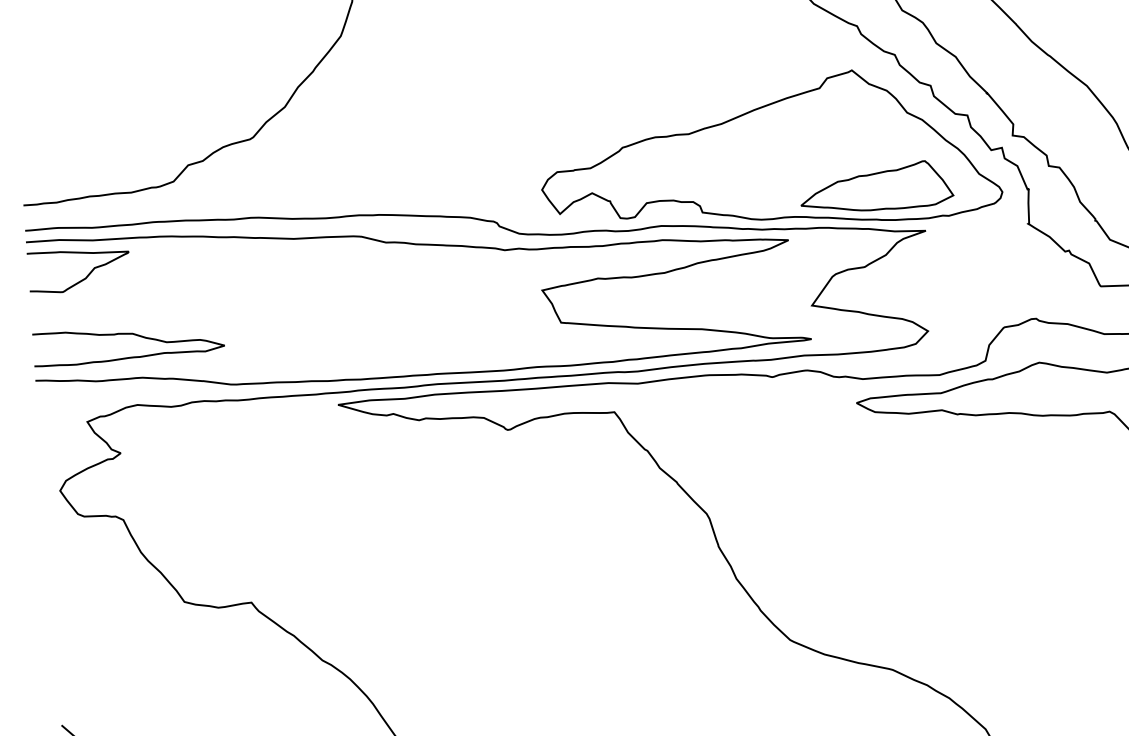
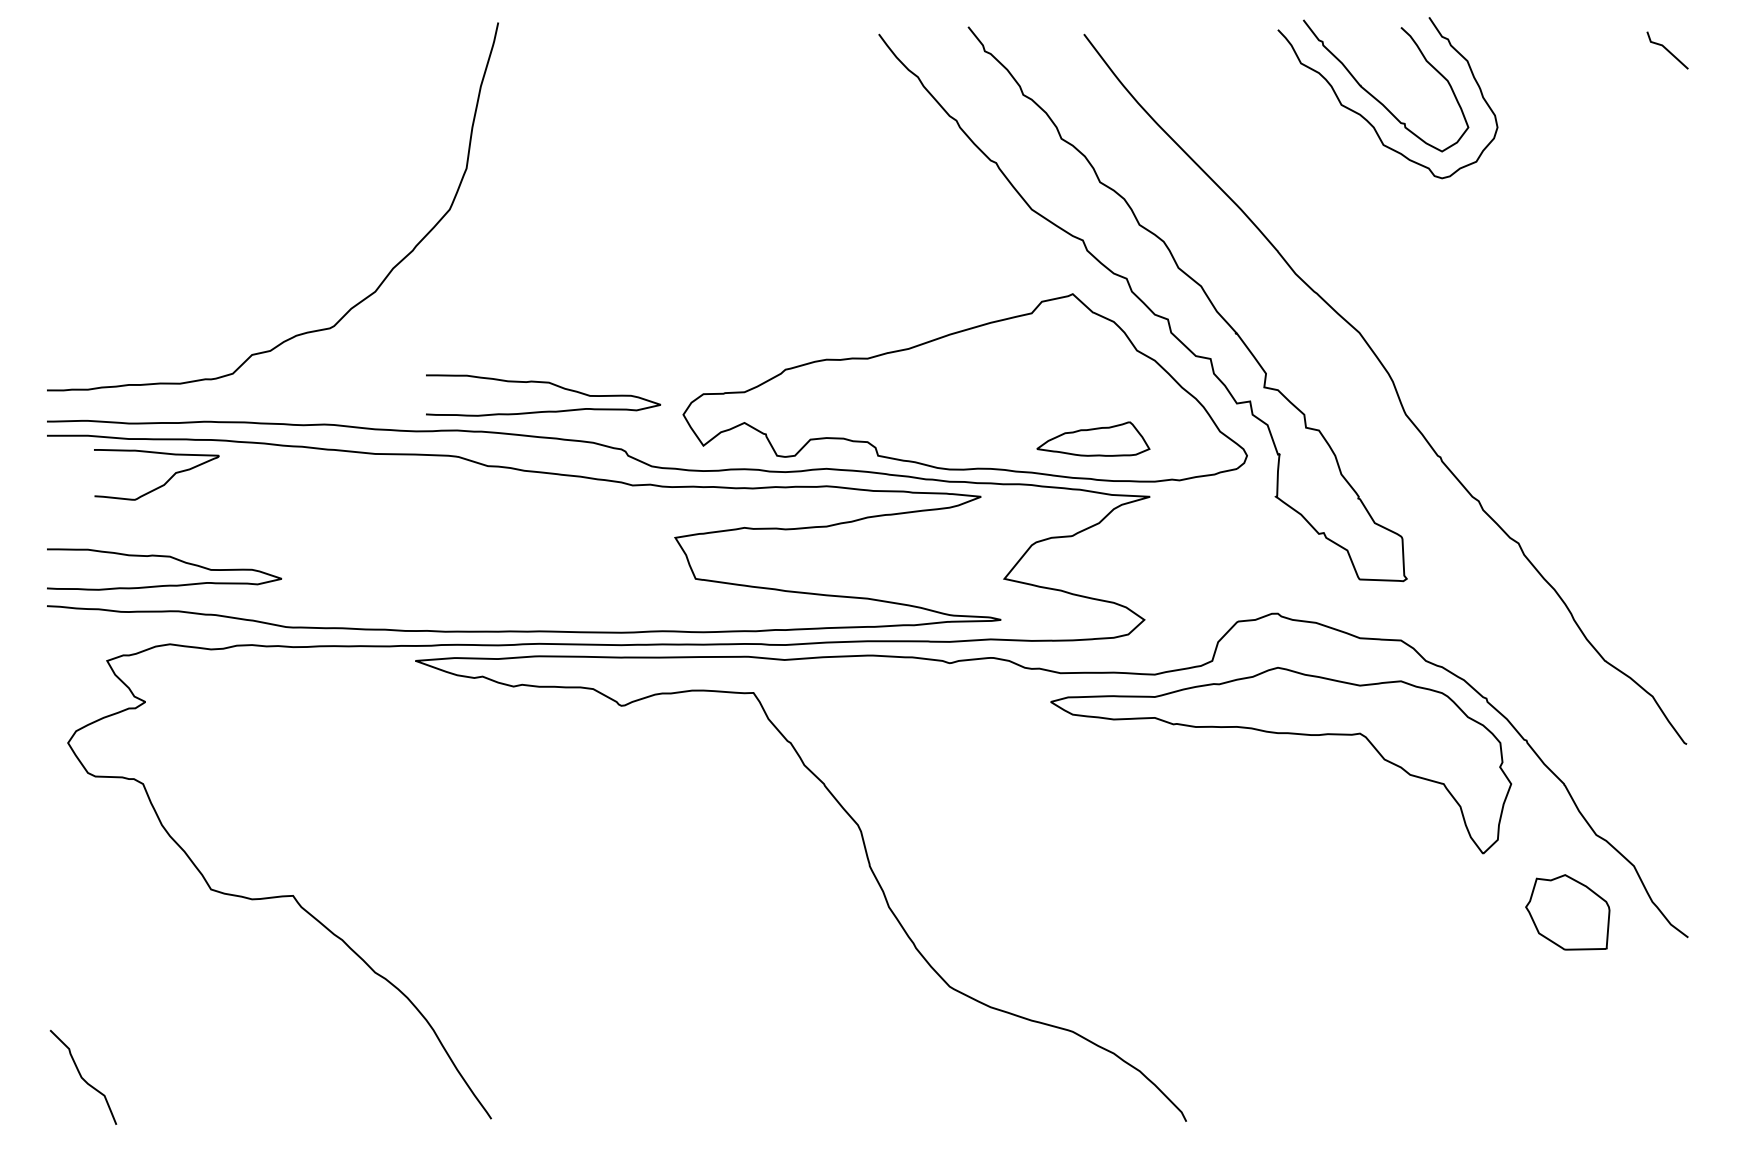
curve: (426, 172) -> (543, 383), added
part: (876, 186) -> (1093, 438), size x0.6
curve: (84, 278) -> (162, 484), moved

